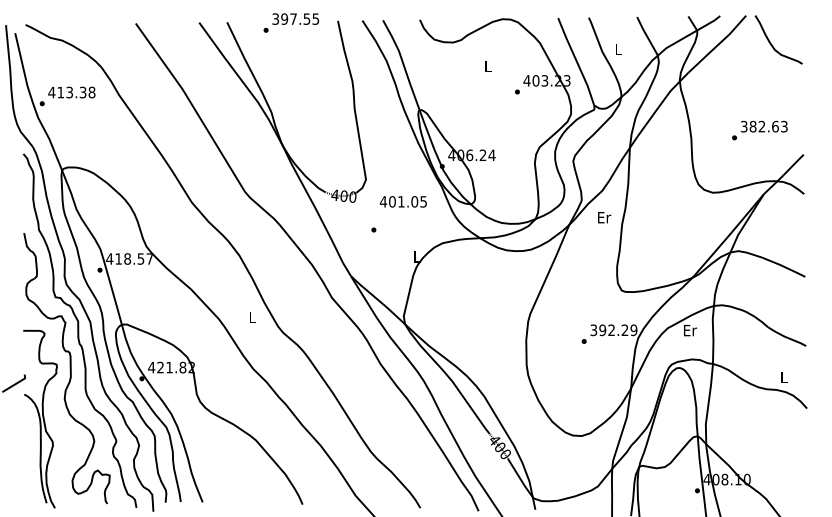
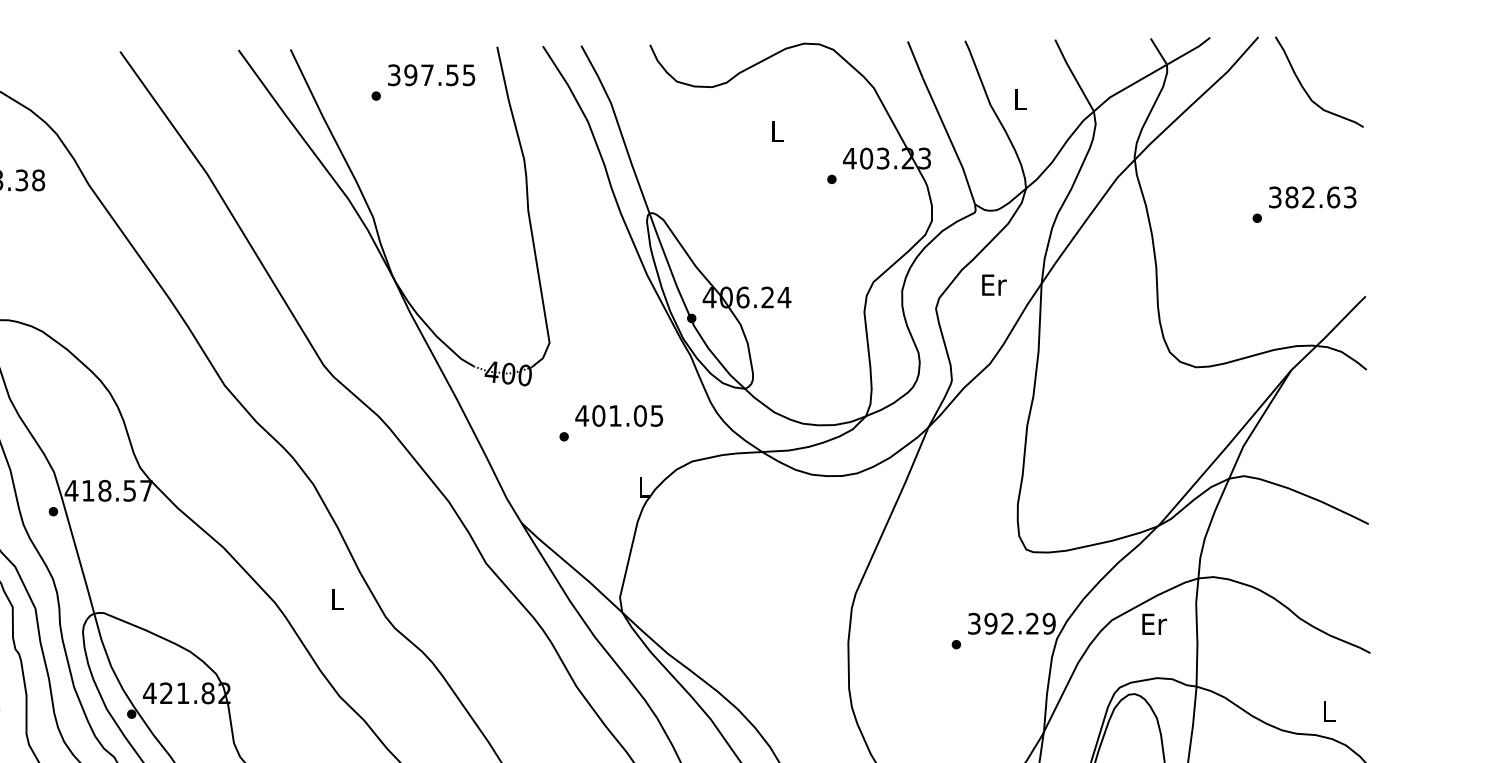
text: (291, 22) -> (423, 81), moved
text: (759, 130) -> (1303, 204), moved
text: (402, 201) -> (617, 415), moved
text: (604, 217) -> (994, 284), moved

